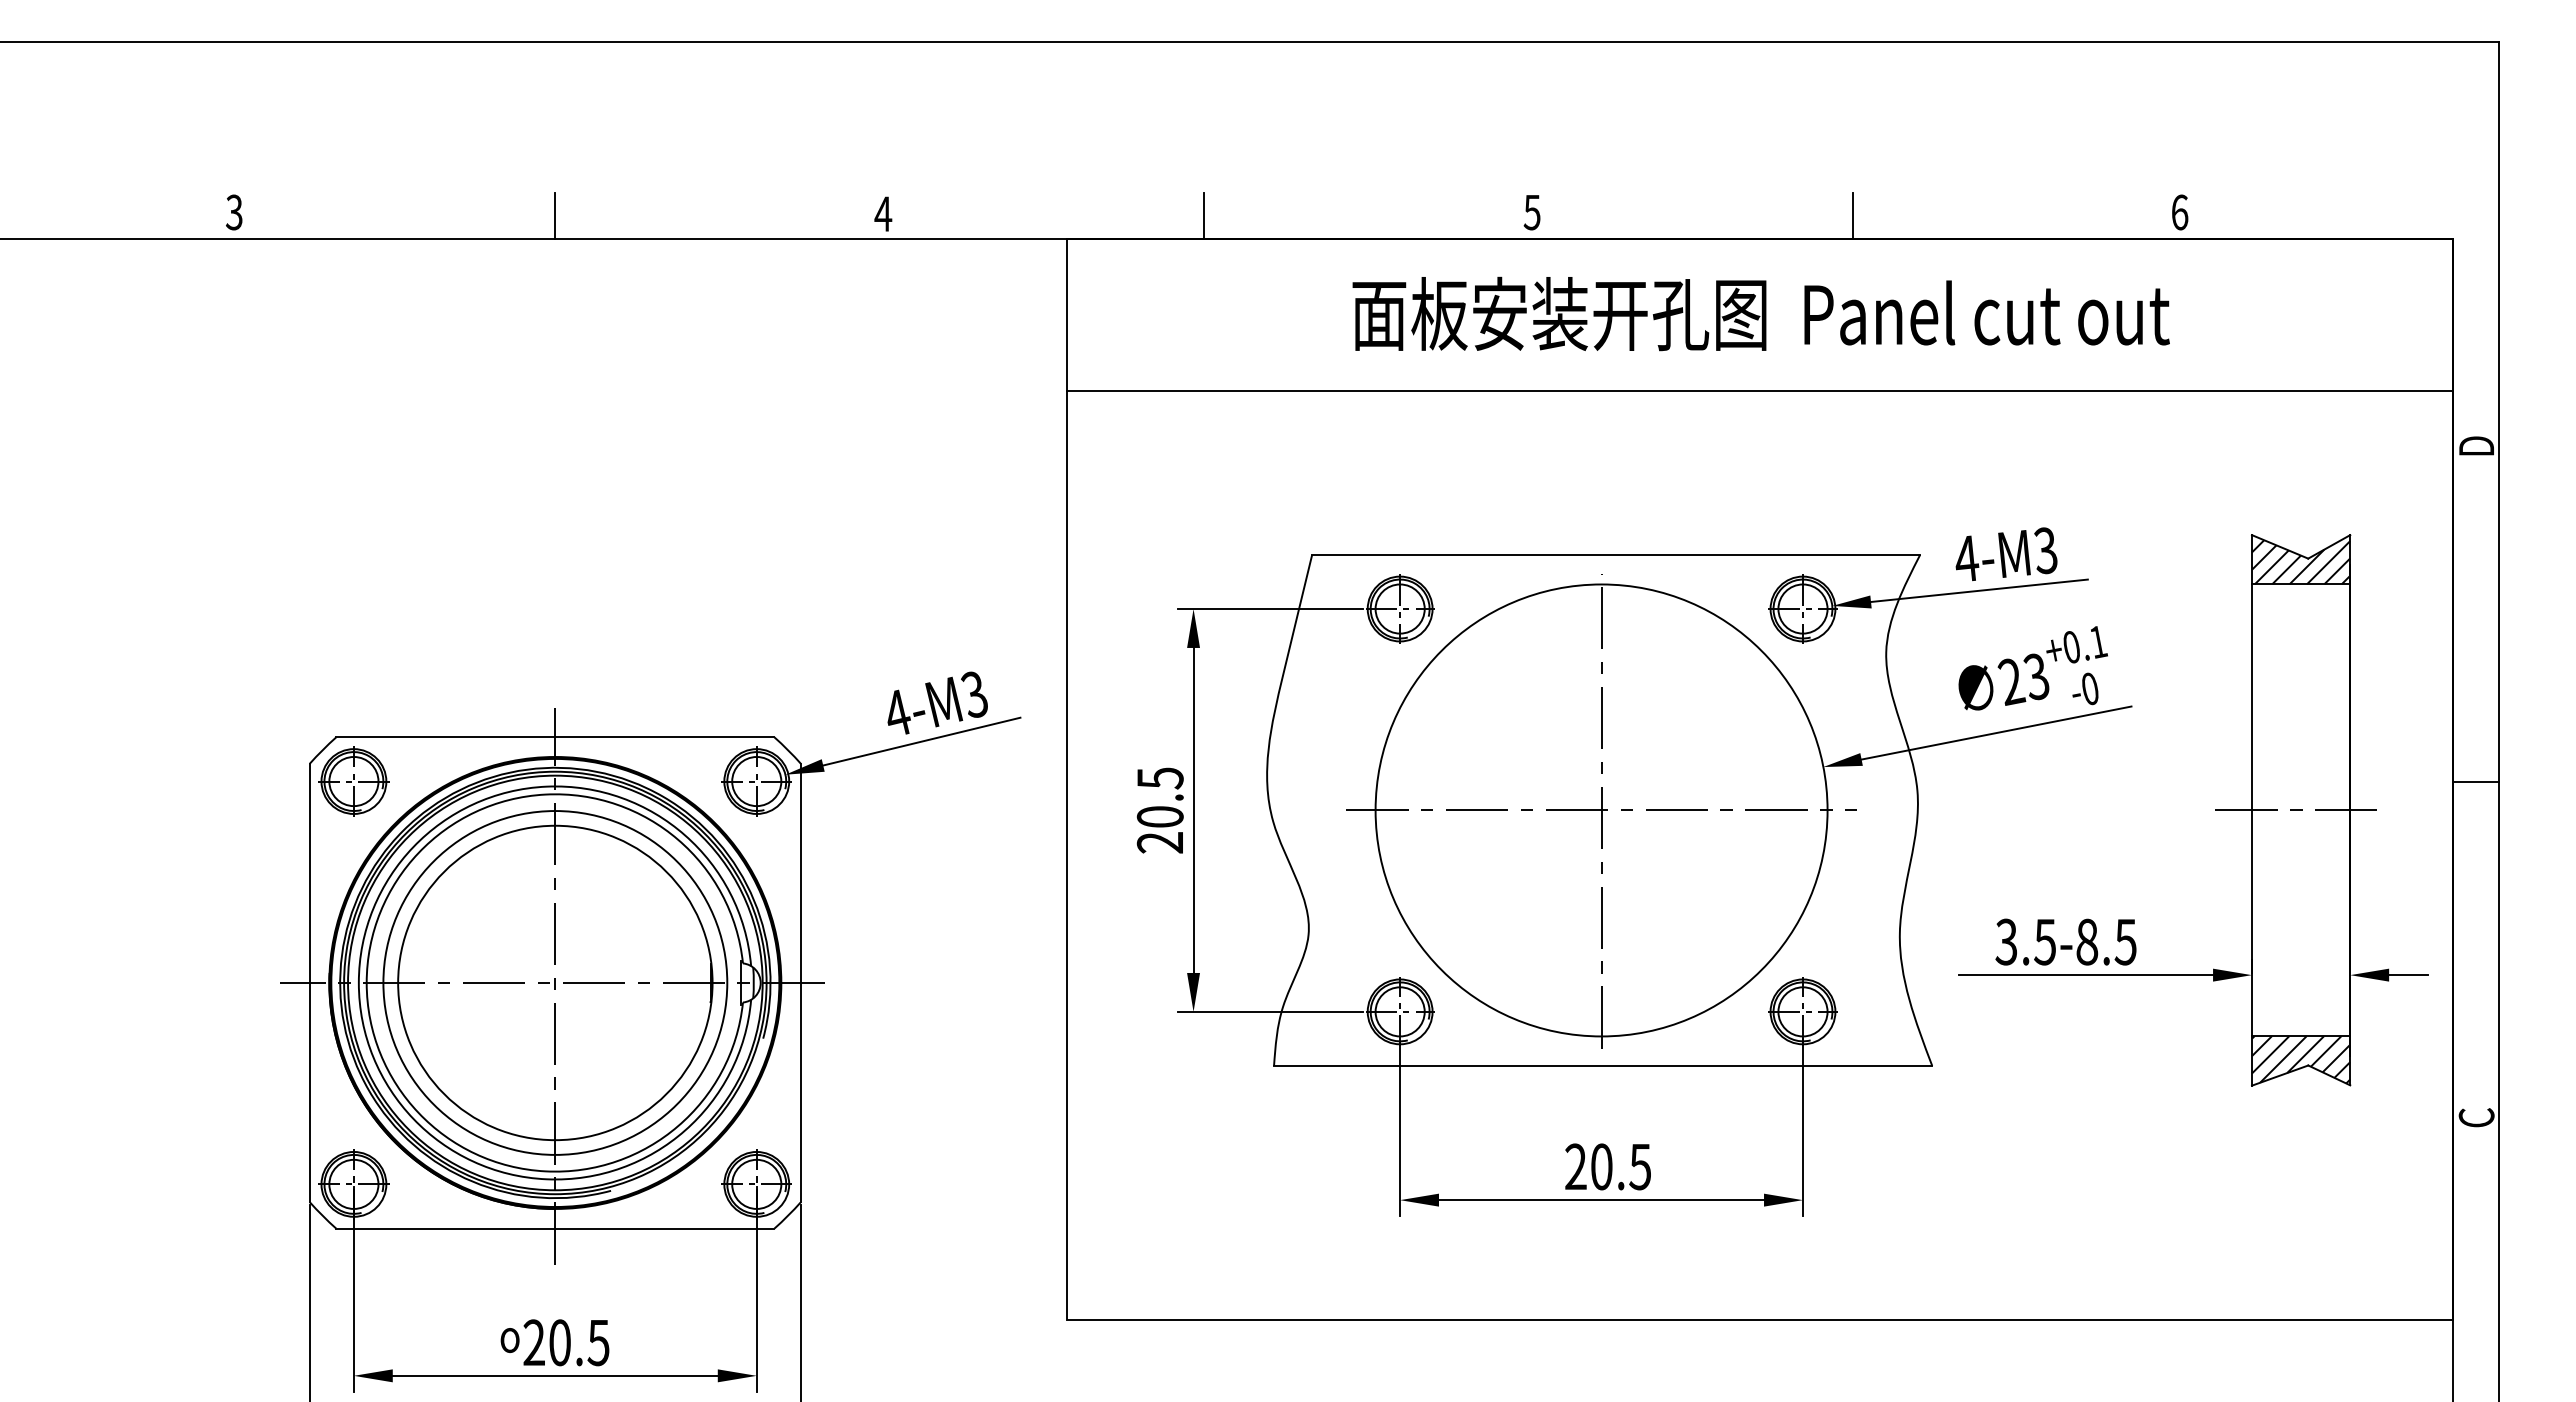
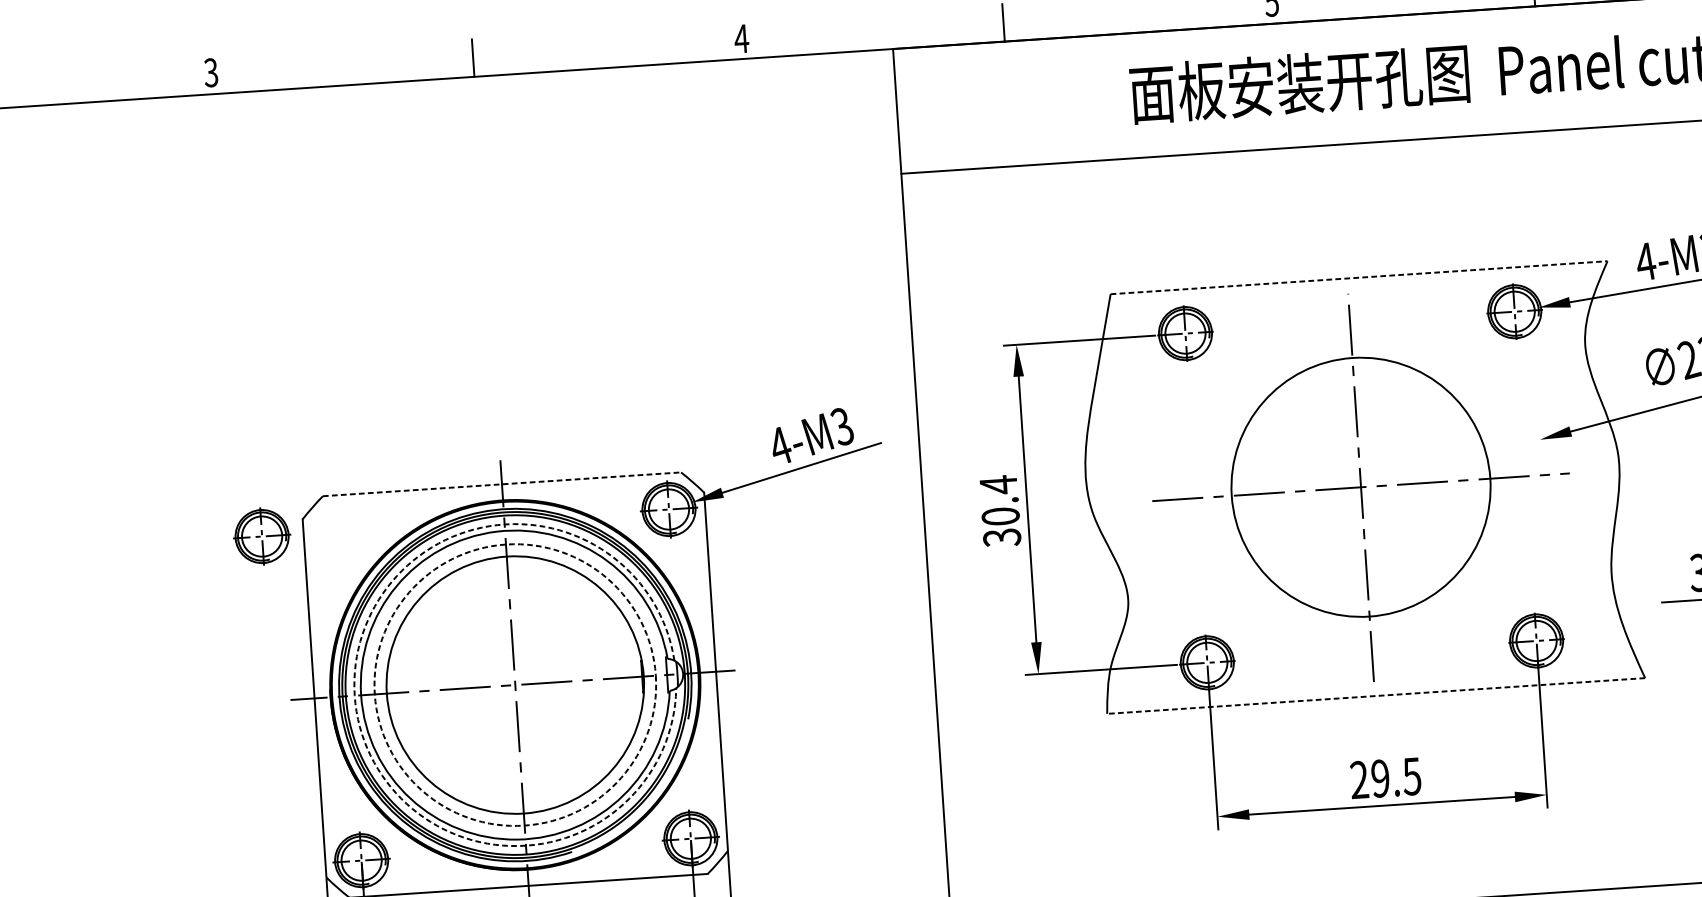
line: (1616, 555) -> (1359, 278), solid -> dashed
line: (555, 737) -> (502, 484), solid -> dashed
part: (353, 781) -> (261, 536), moved
text: (1160, 810) -> (1000, 511), 20.5 -> 30.4
circle: (1601, 810) -> (1360, 487), size x0.7
arc: (358, 982) -> (354, 695), solid -> dashed
circle: (555, 982) -> (515, 684), solid -> dashed
line: (1602, 1065) -> (1375, 695), solid -> dashed
text: (1601, 1166) -> (1380, 778), 20.5 -> 29.5

